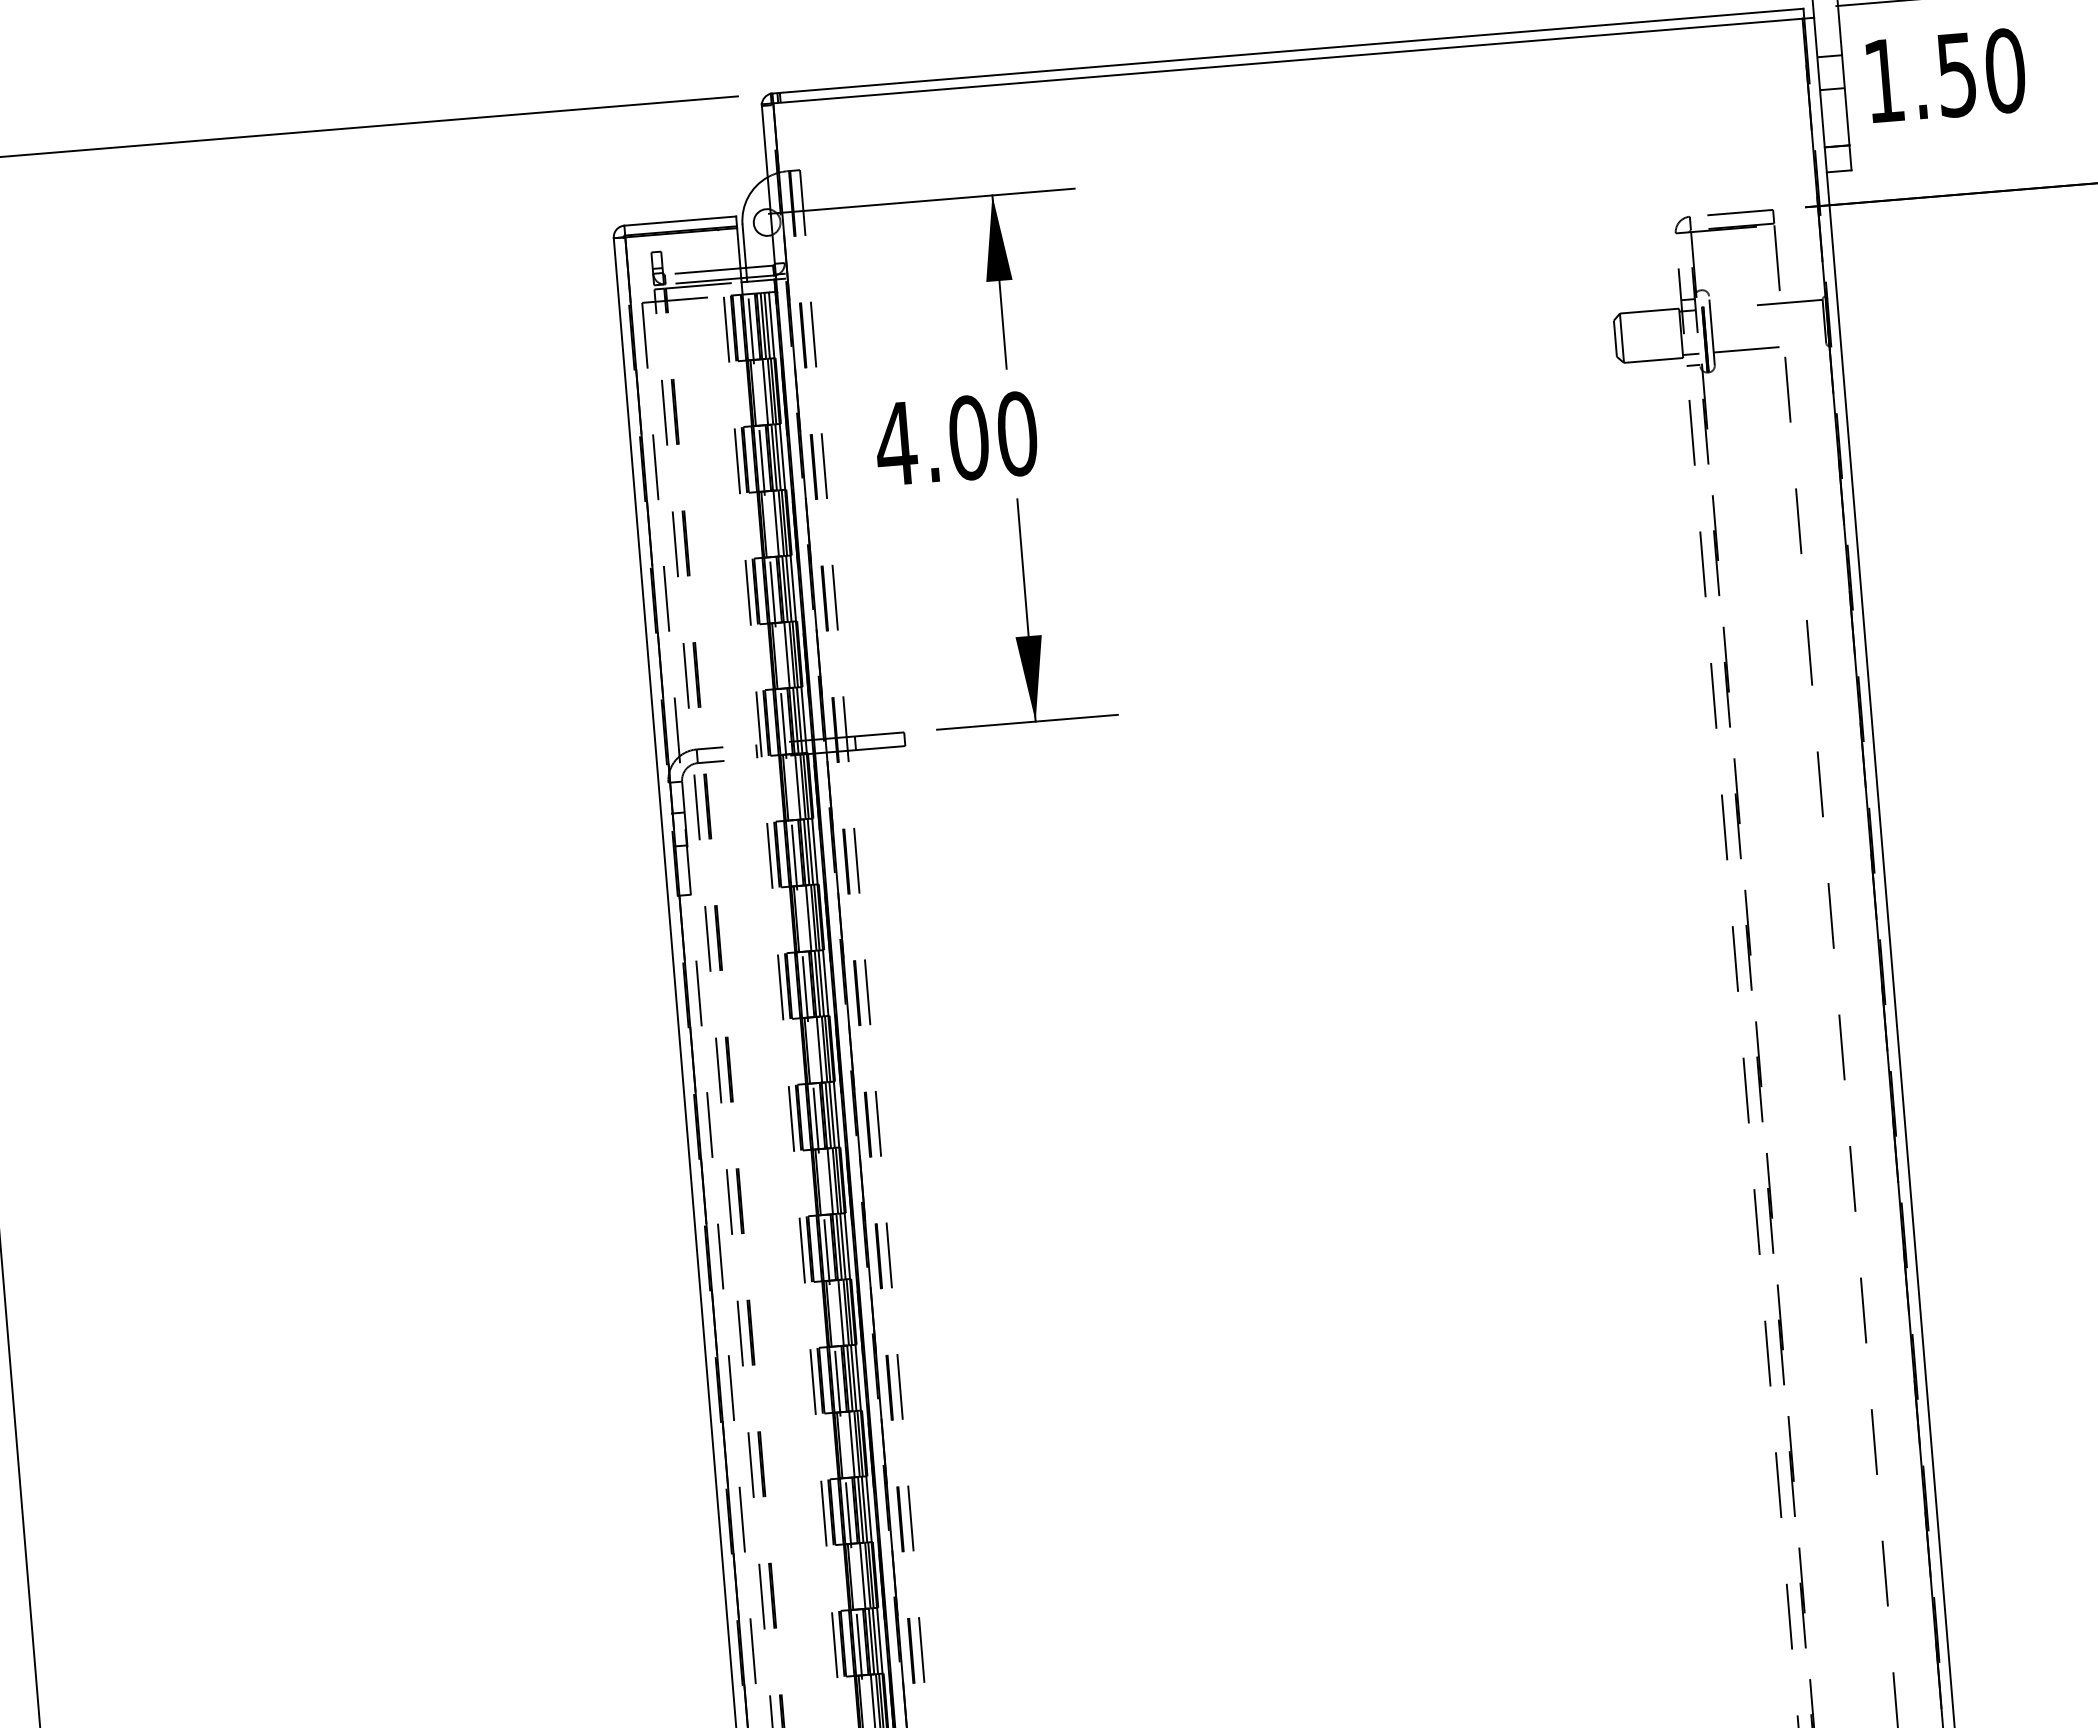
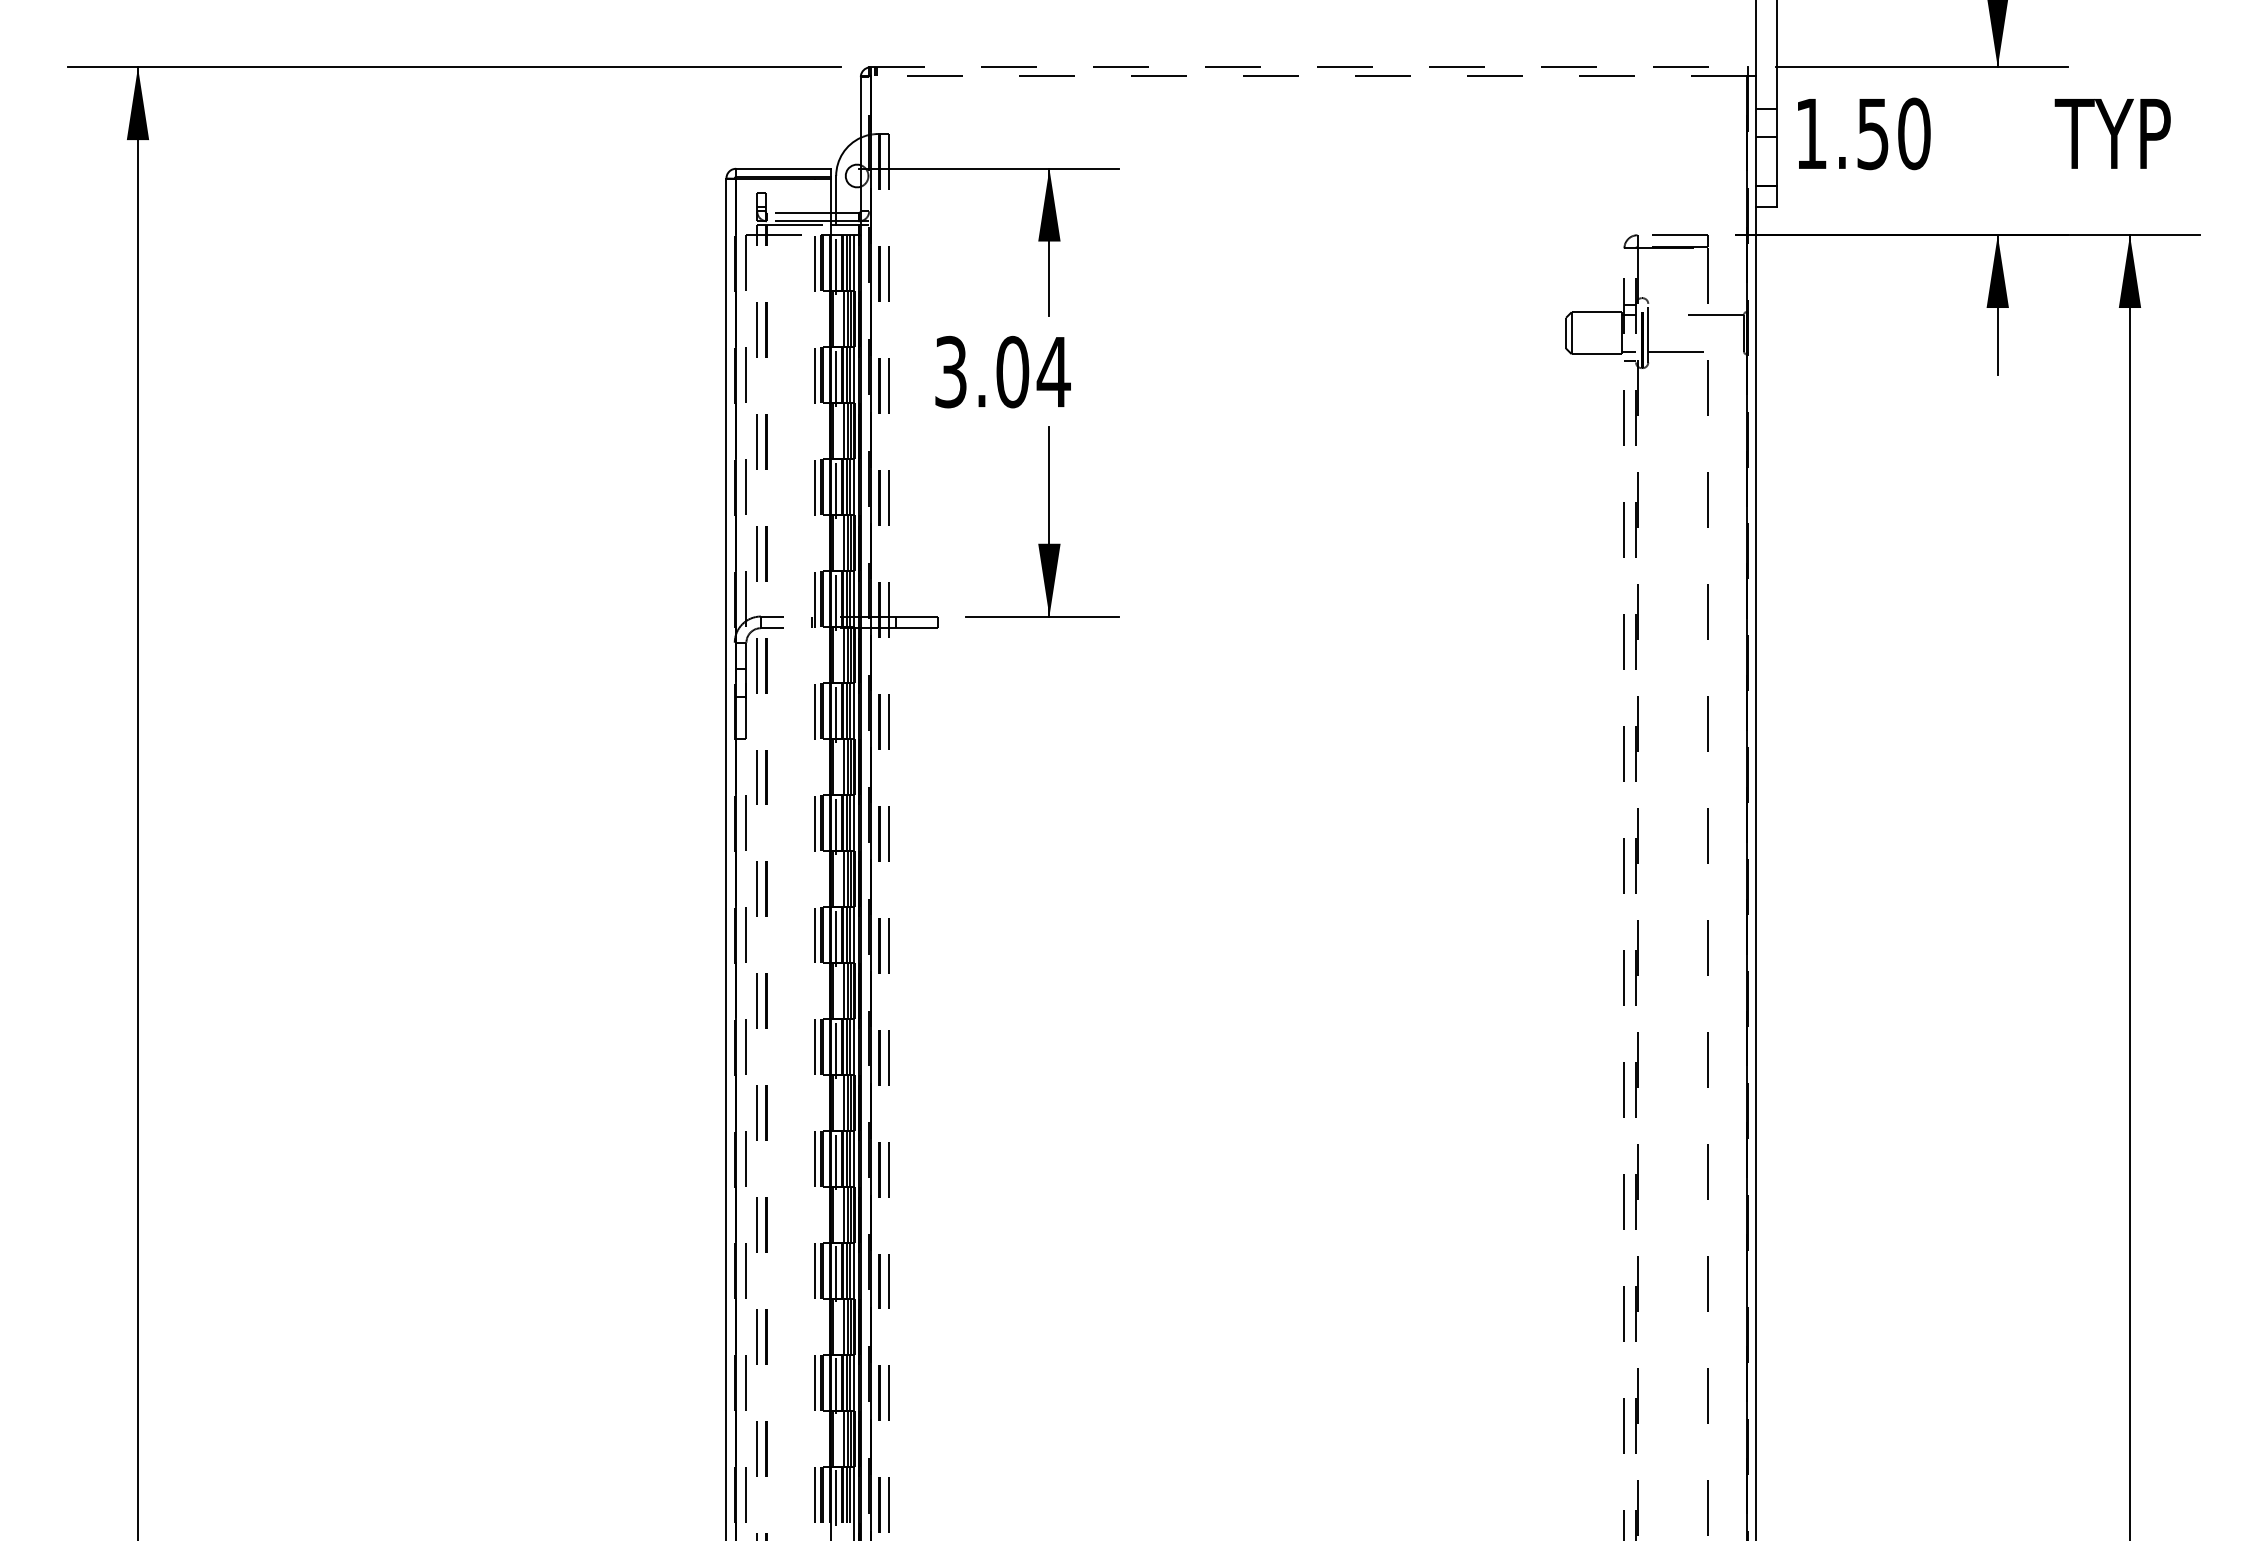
line: (1288, 51) -> (1309, 67), solid -> dashed
line: (1287, 60) -> (1308, 75), solid -> dashed
text: (955, 438) -> (1001, 371), 4.00 -> 3.04

